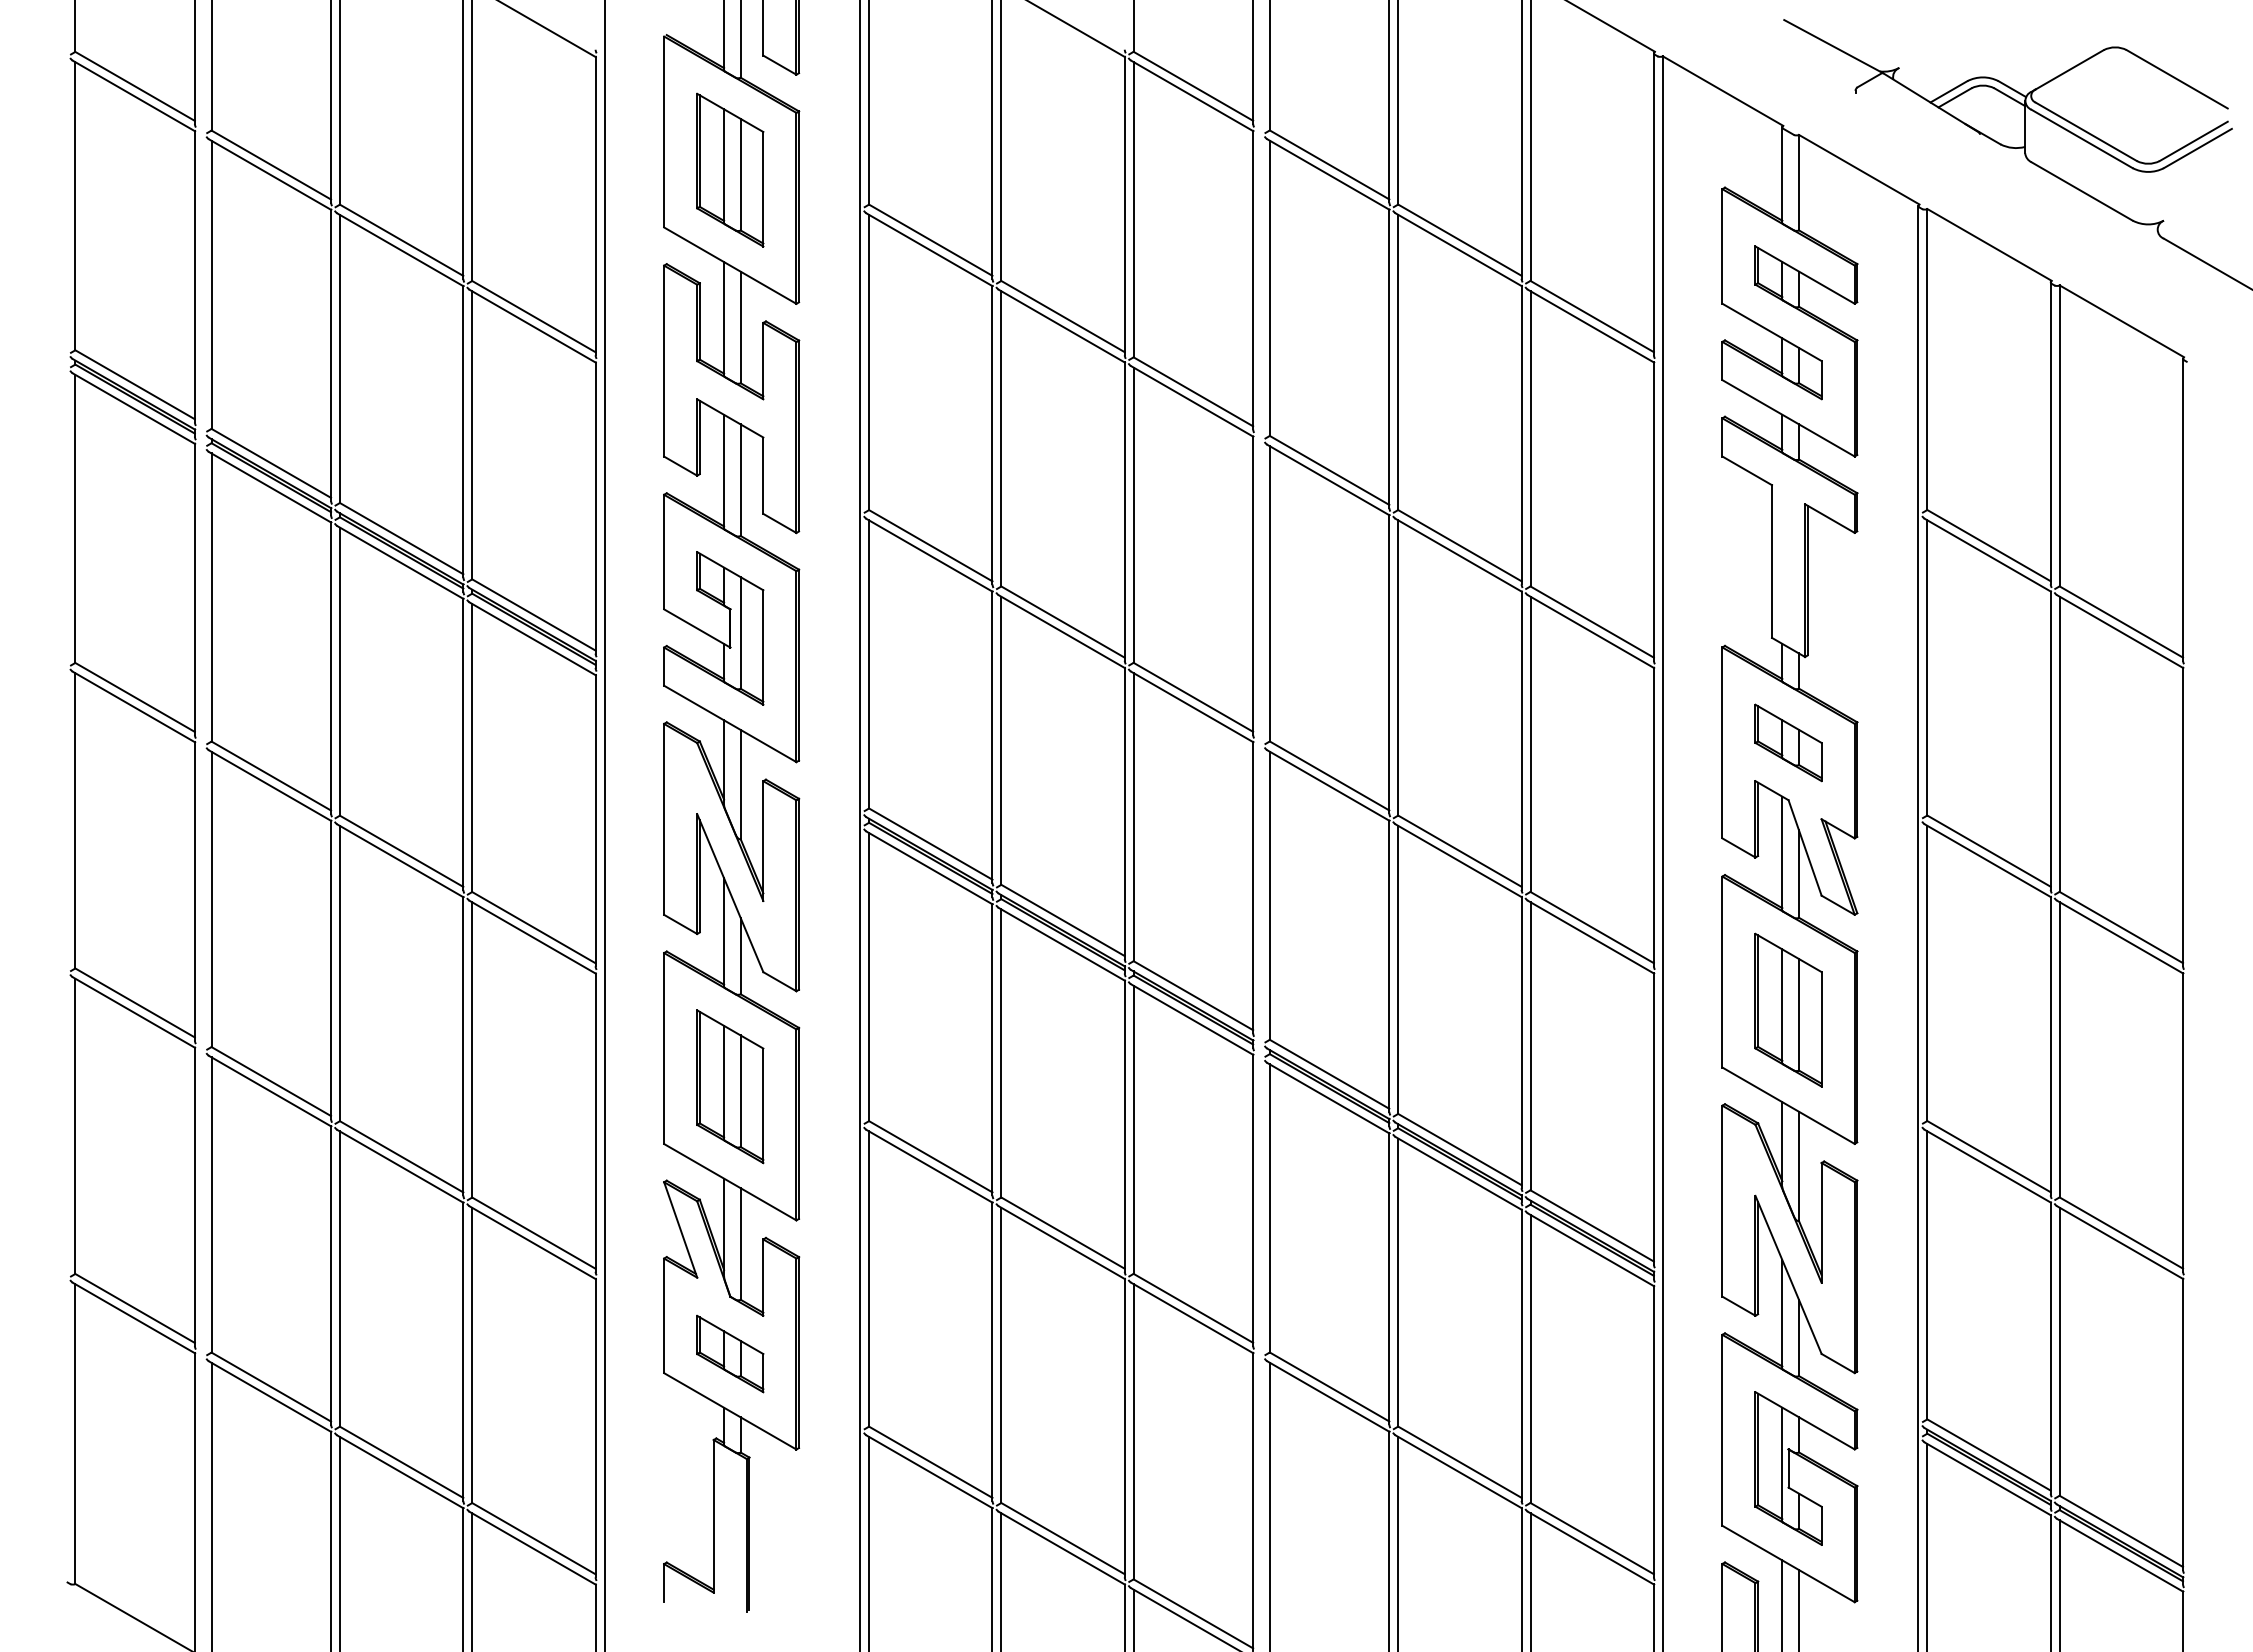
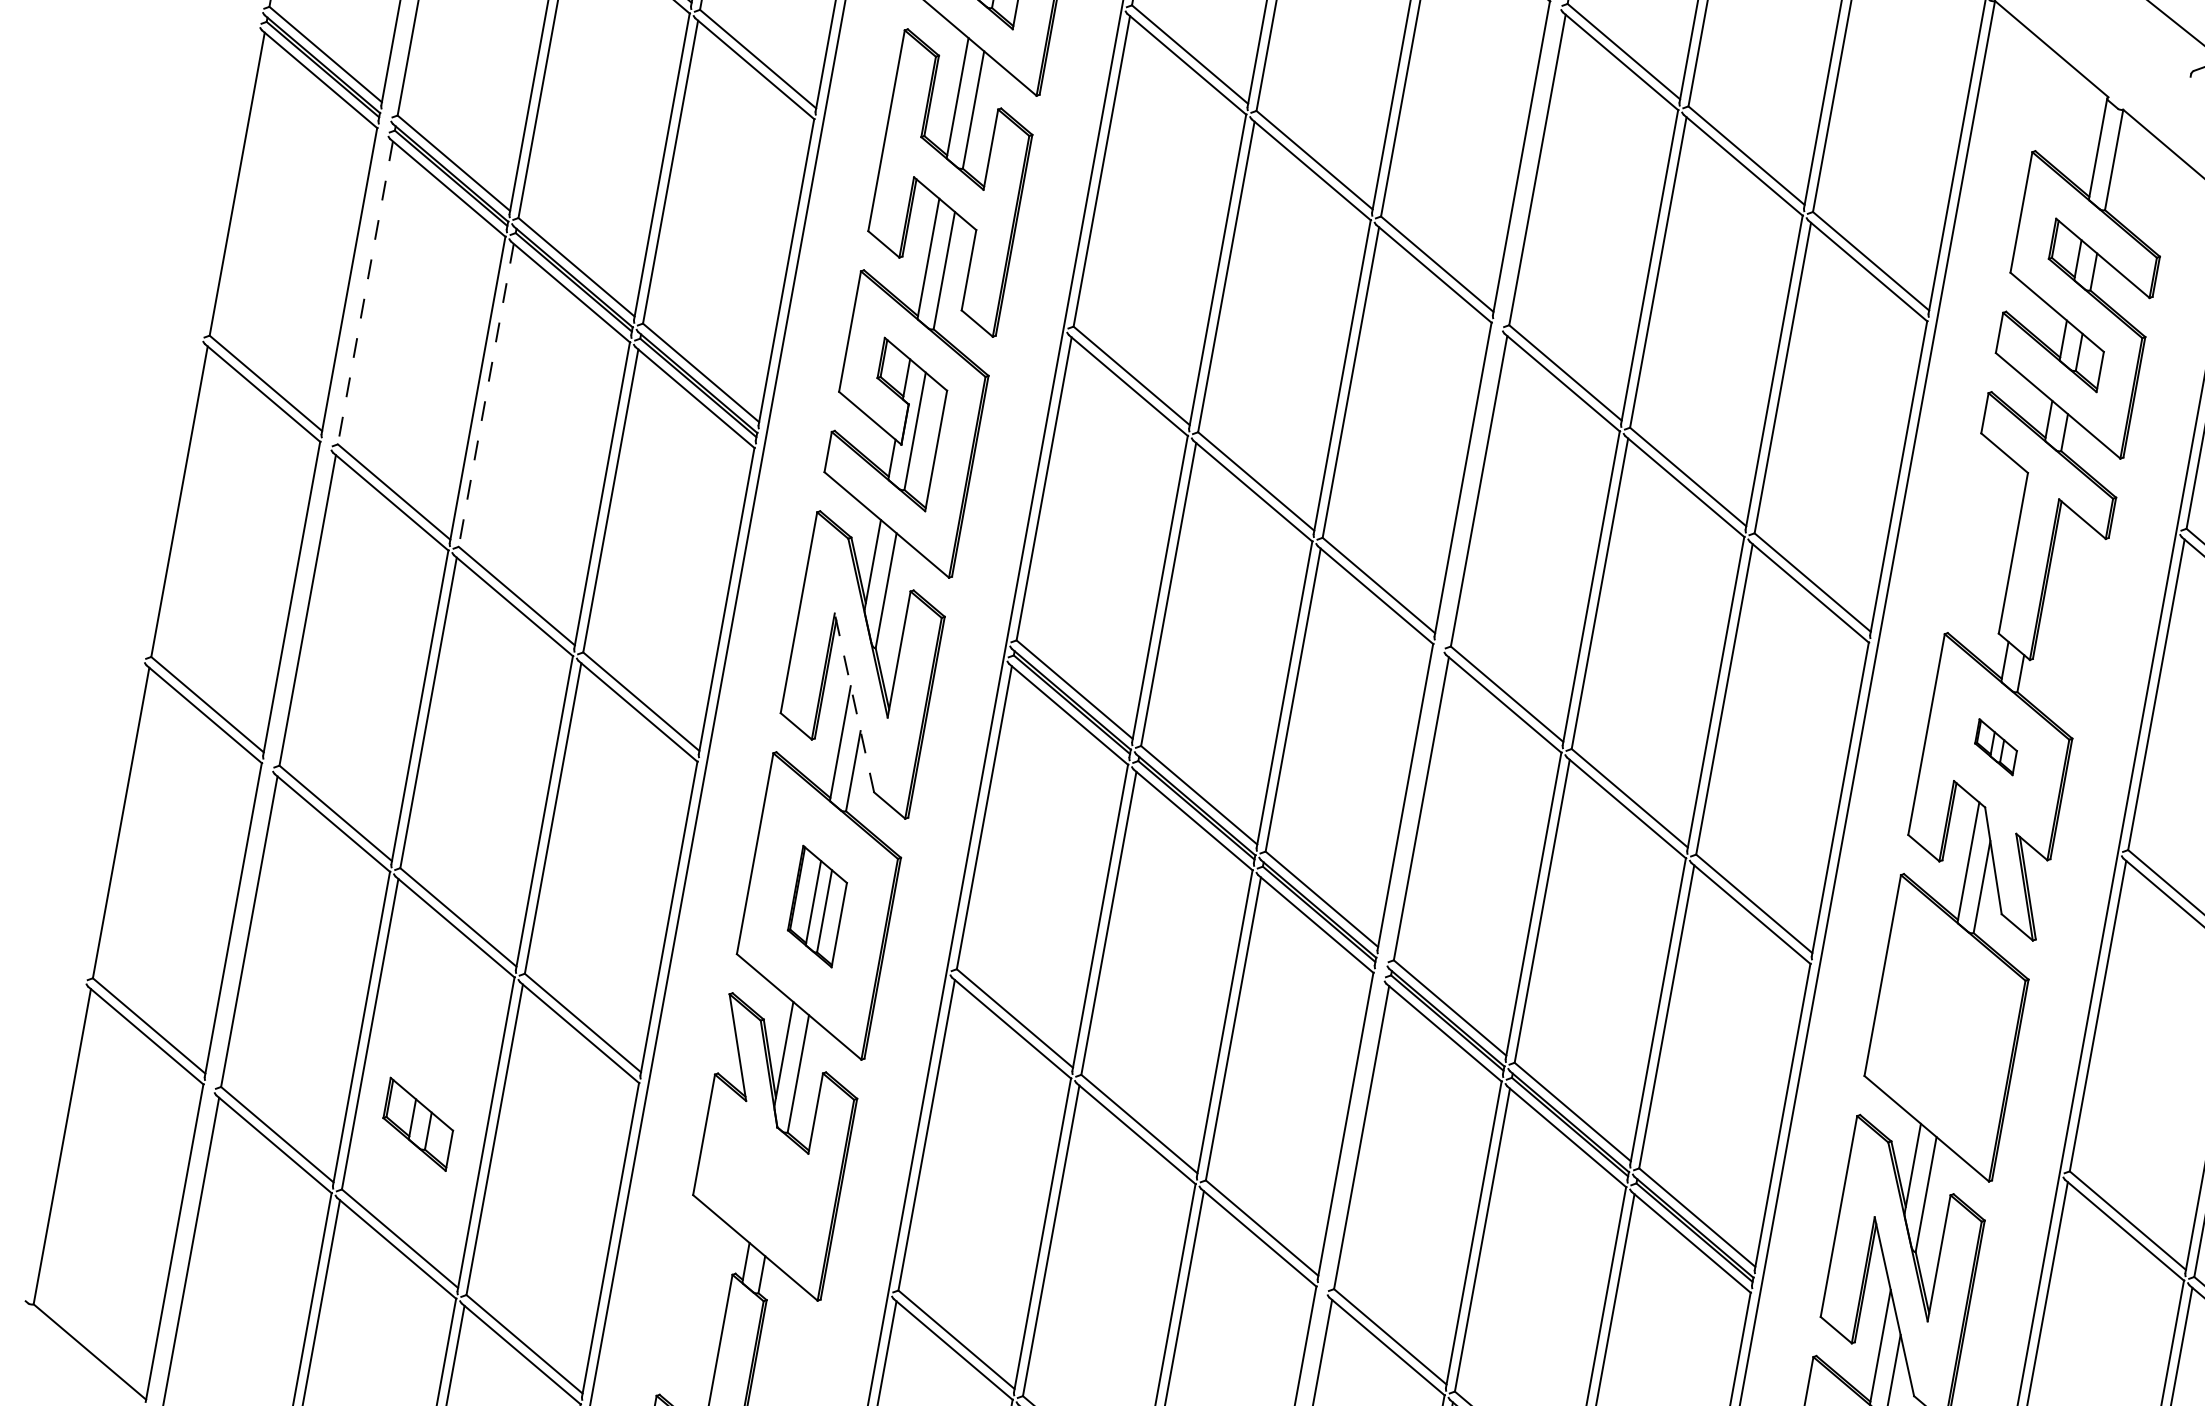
line: (211, 598) -> (365, 293), solid -> dashed
line: (339, 672) -> (485, 396), solid -> dashed
part: (1788, 742) -> (1996, 746), size x0.6
line: (730, 893) -> (854, 703), solid -> dashed
part: (1788, 1009) -> (1945, 1027), removed
part: (730, 1086) -> (817, 906), size x0.7
part: (730, 1353) -> (418, 1123), moved

